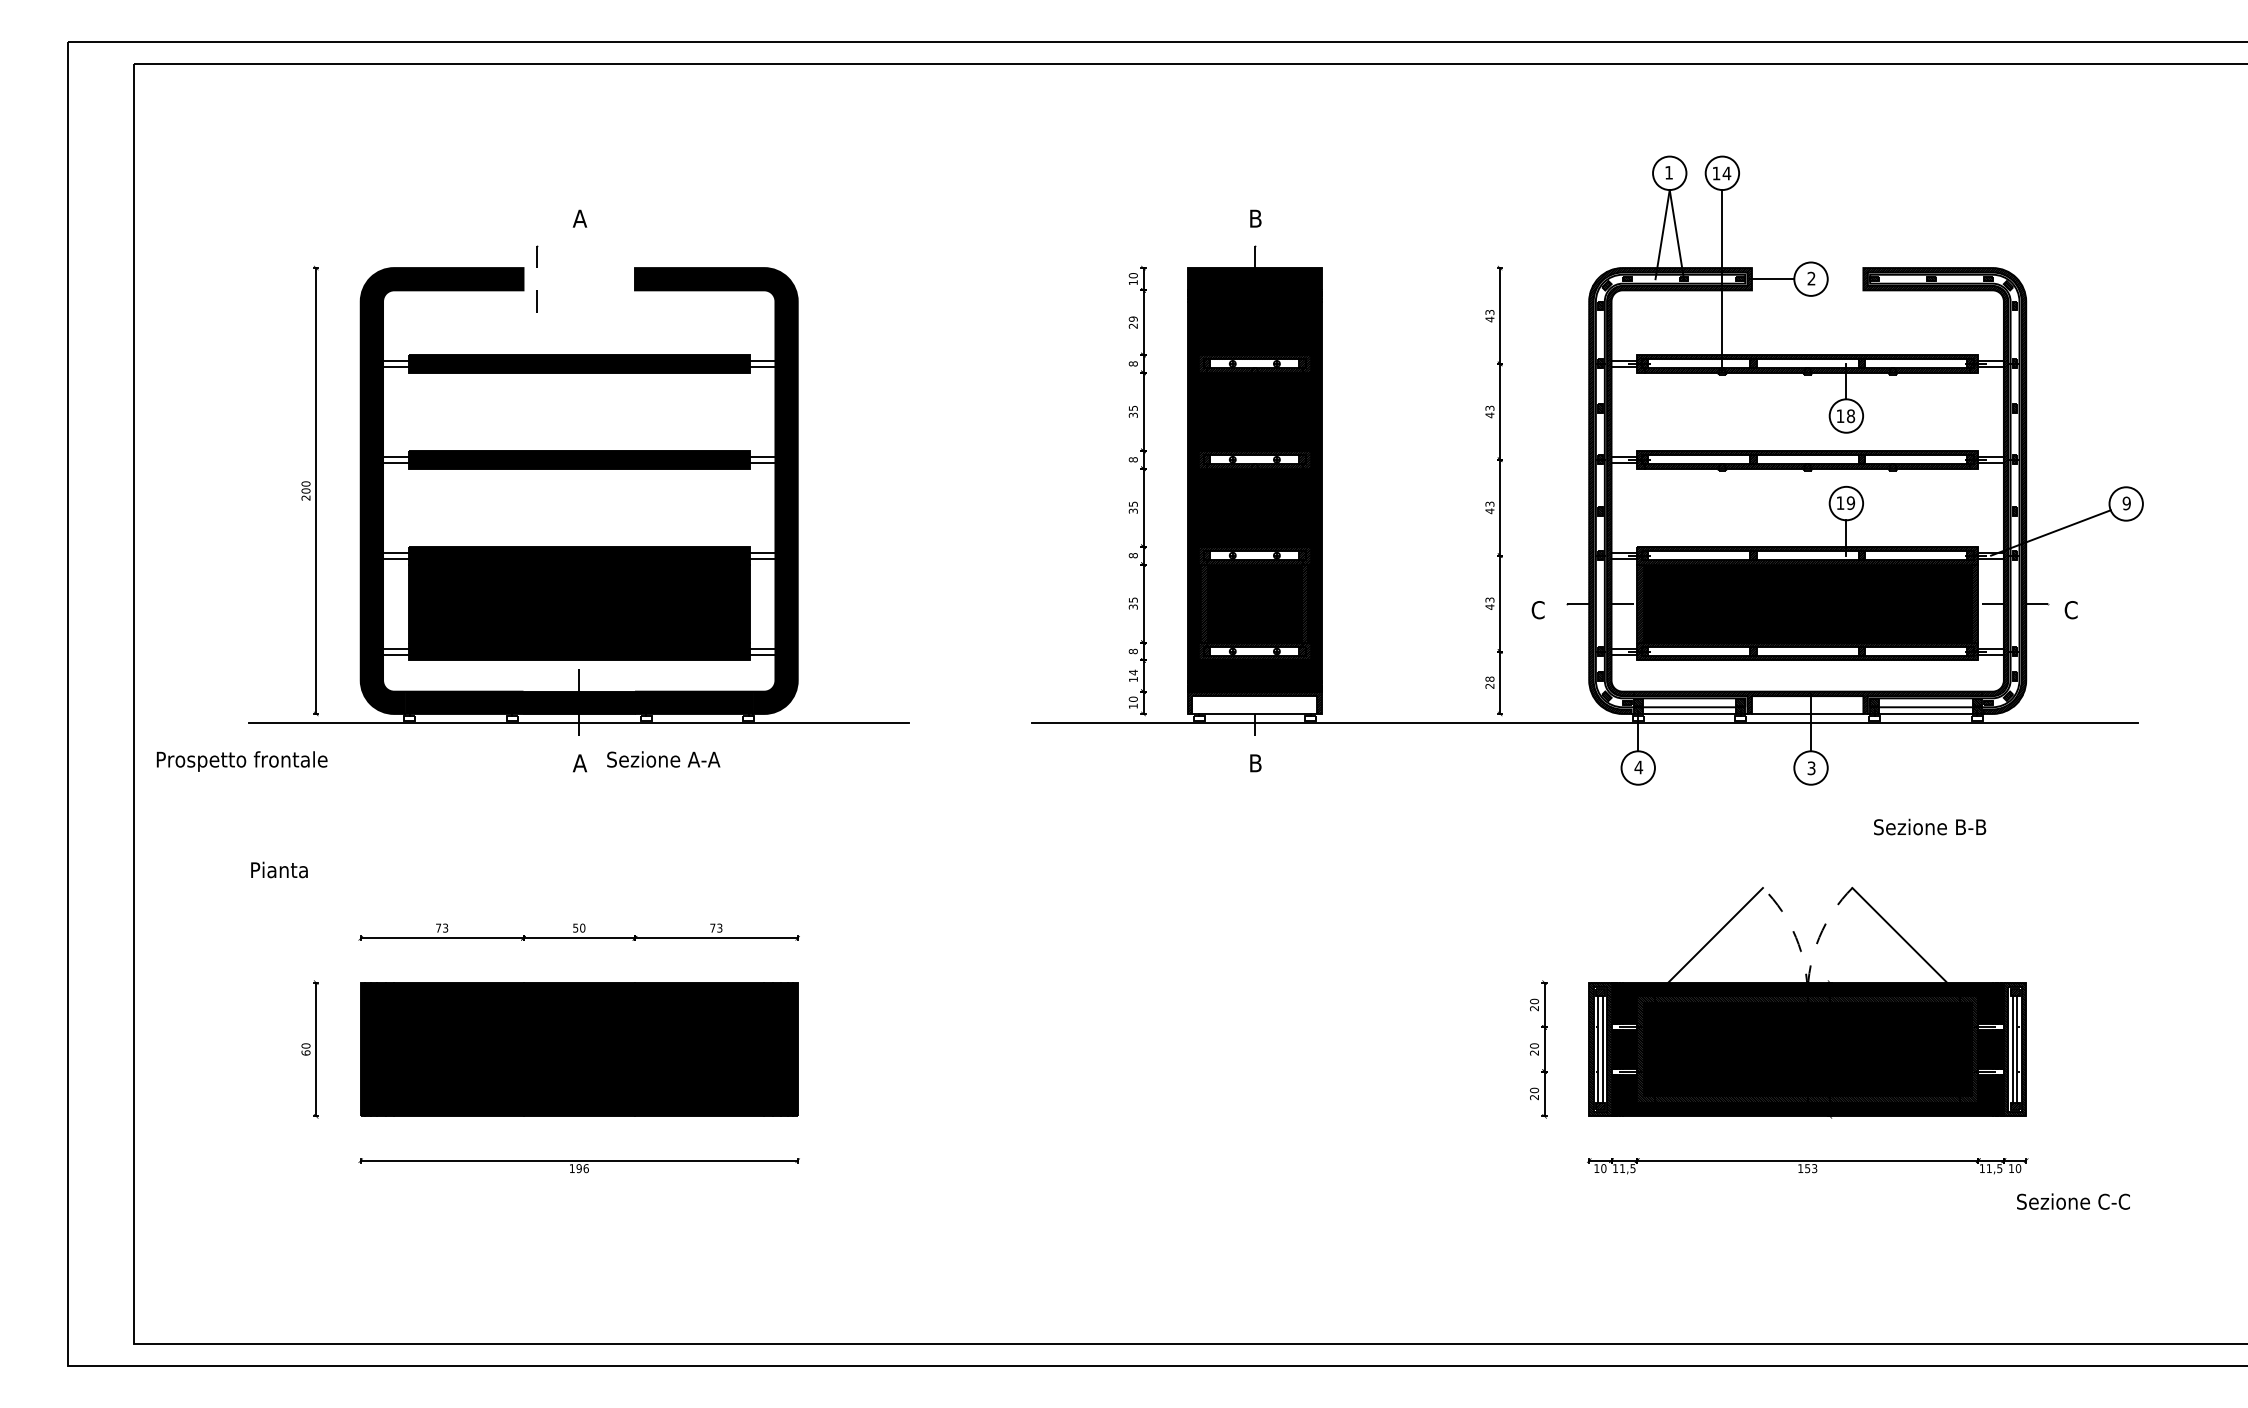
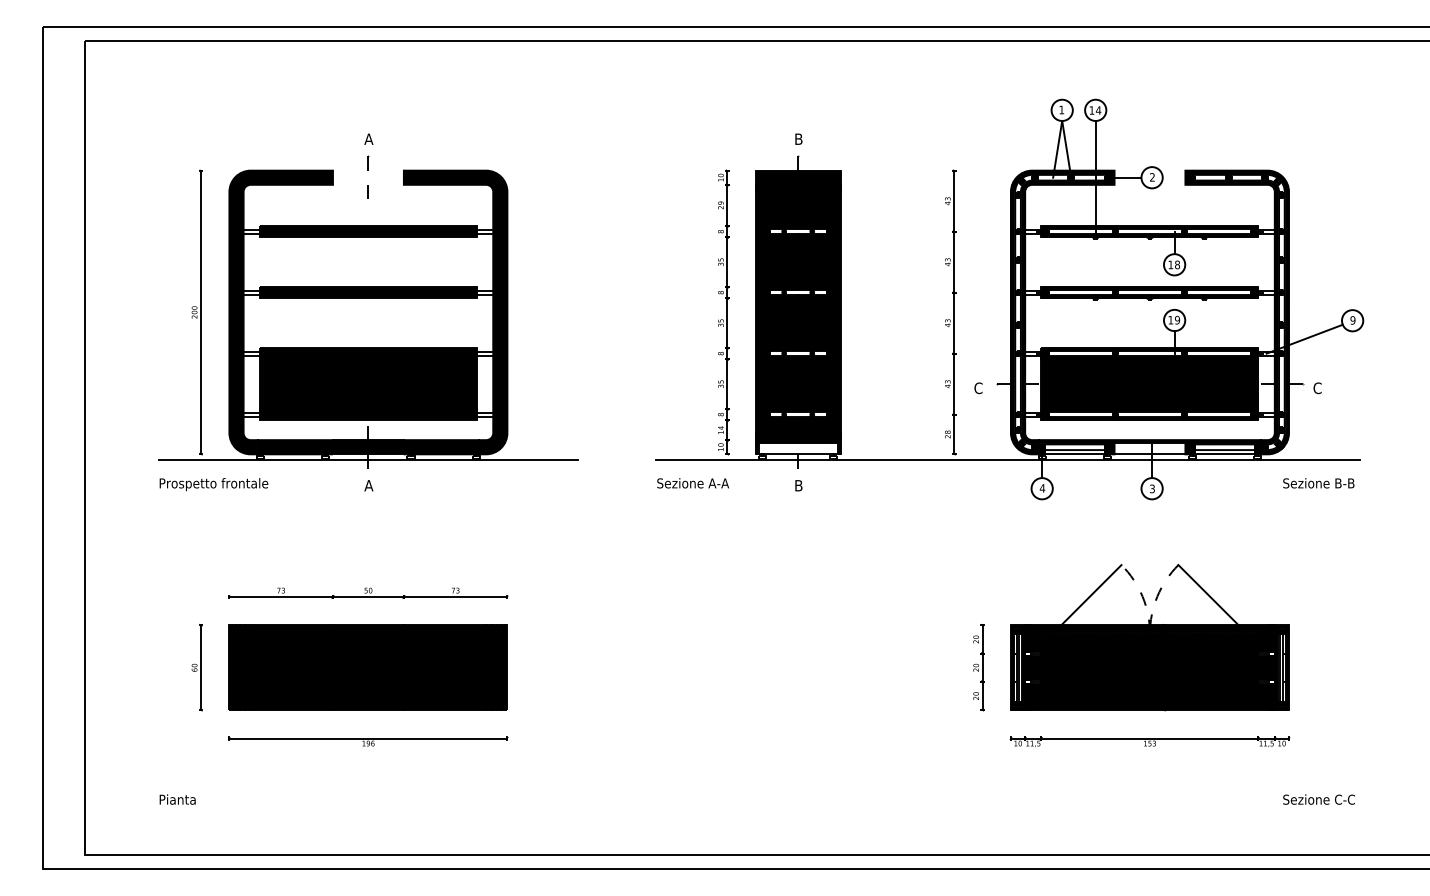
line: (536, 267) -> (368, 170), moved
text: (662, 759) -> (692, 483), moved
text: (241, 761) -> (213, 484), moved
text: (1929, 827) -> (1318, 483), moved
text: (279, 869) -> (177, 799), moved
text: (2072, 1201) -> (1318, 799), moved

